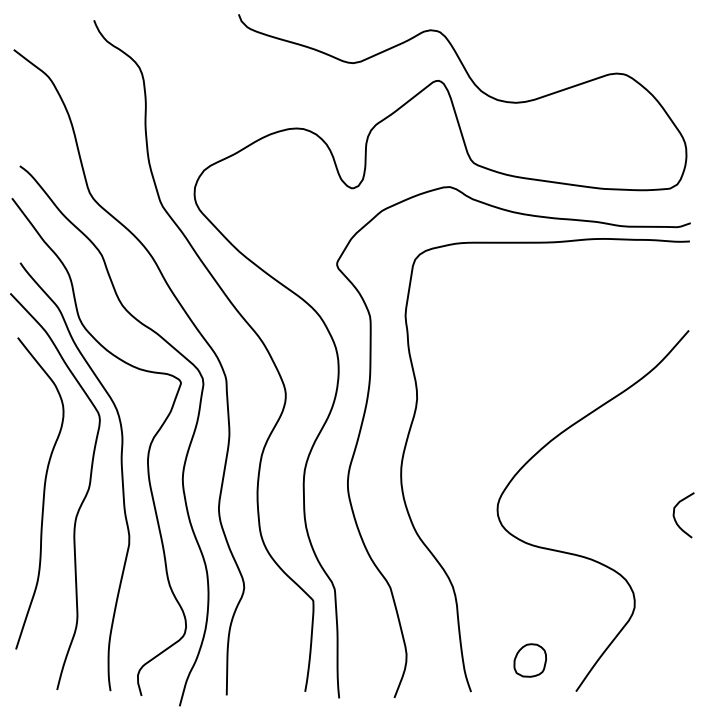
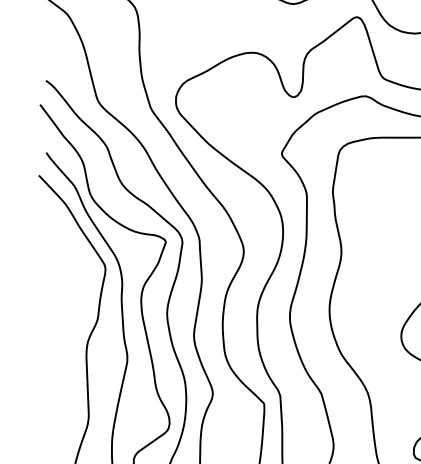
curve: (43, 493) -> (63, 324), removed

